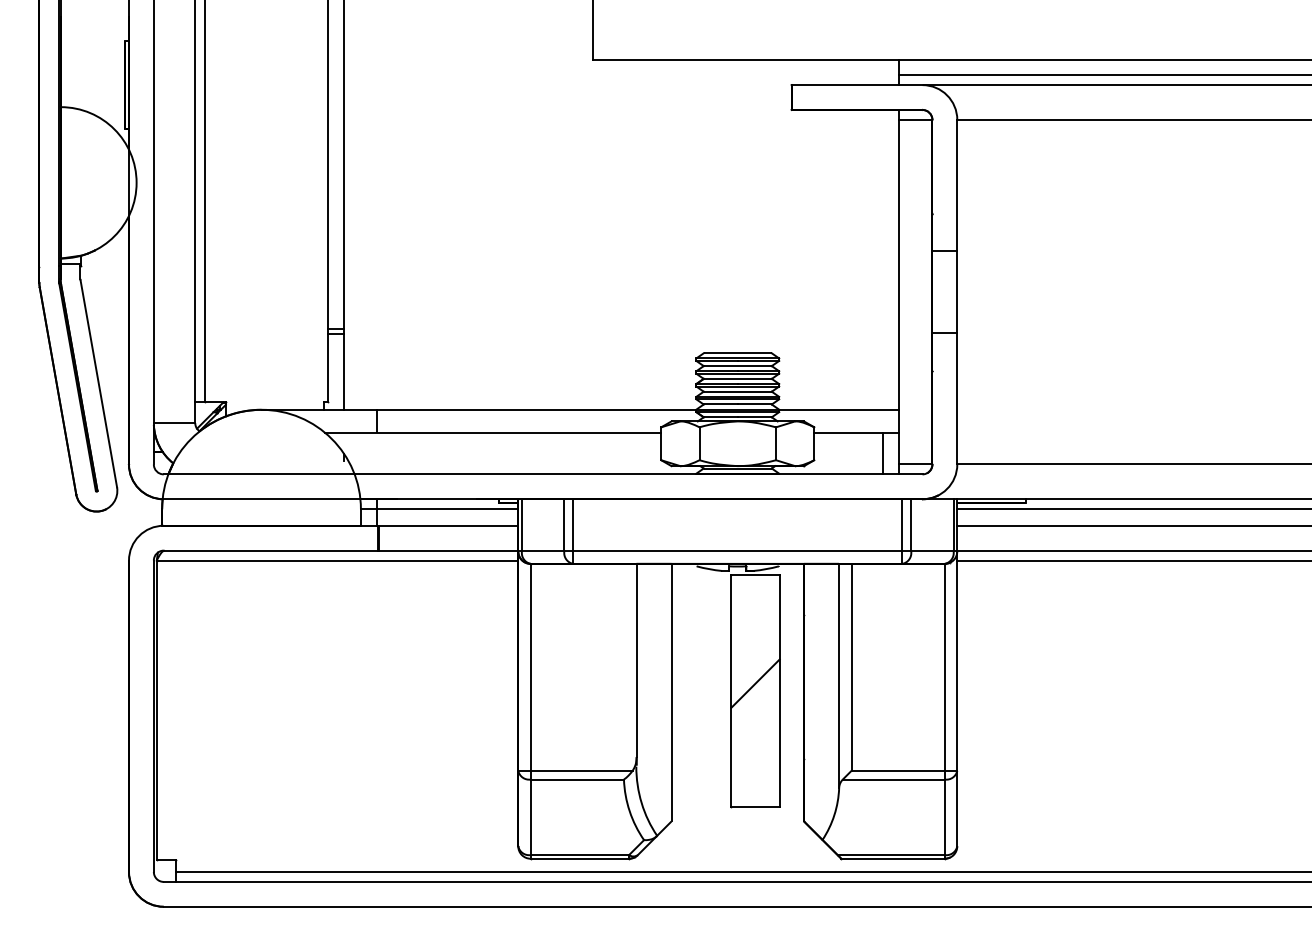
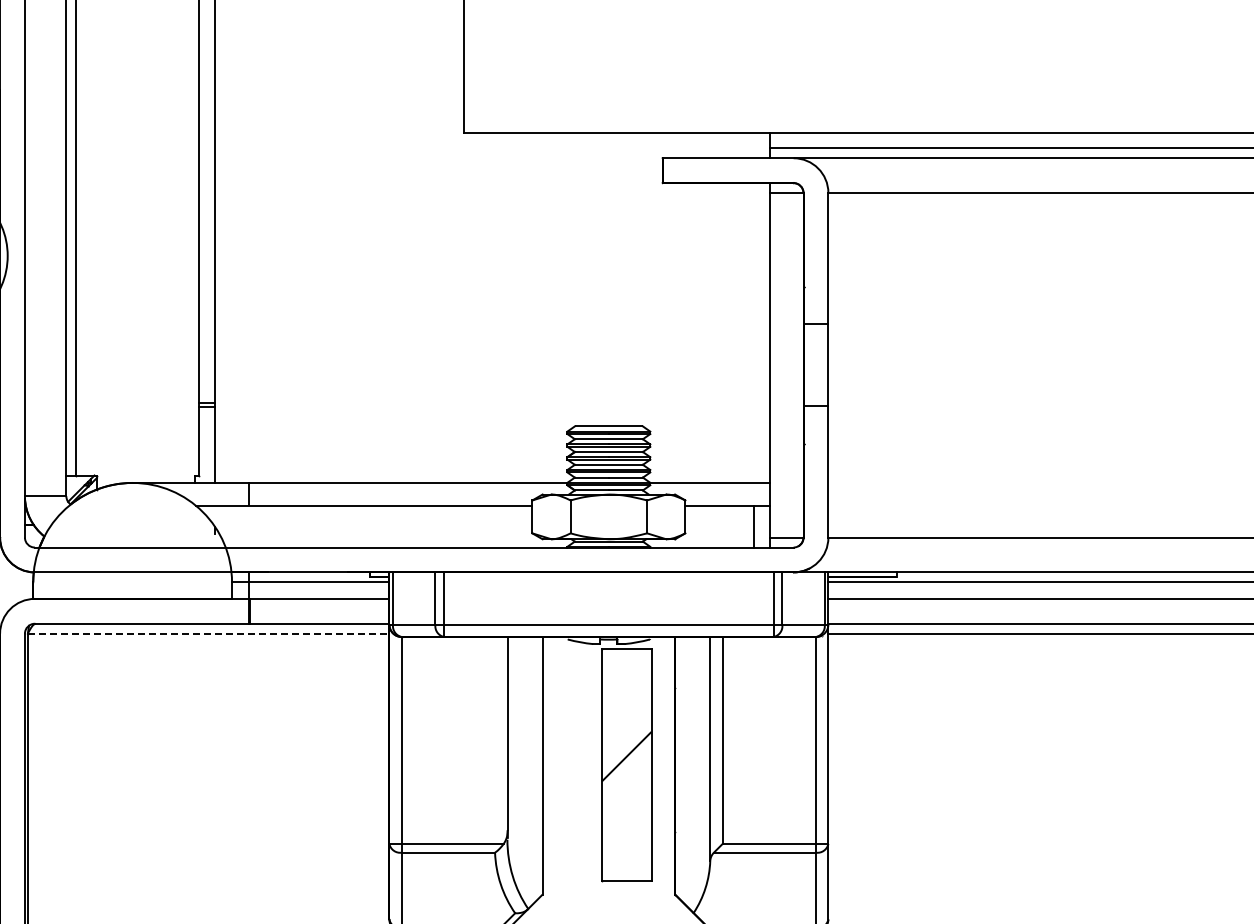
line: (337, 560) -> (208, 633), solid -> dashed

